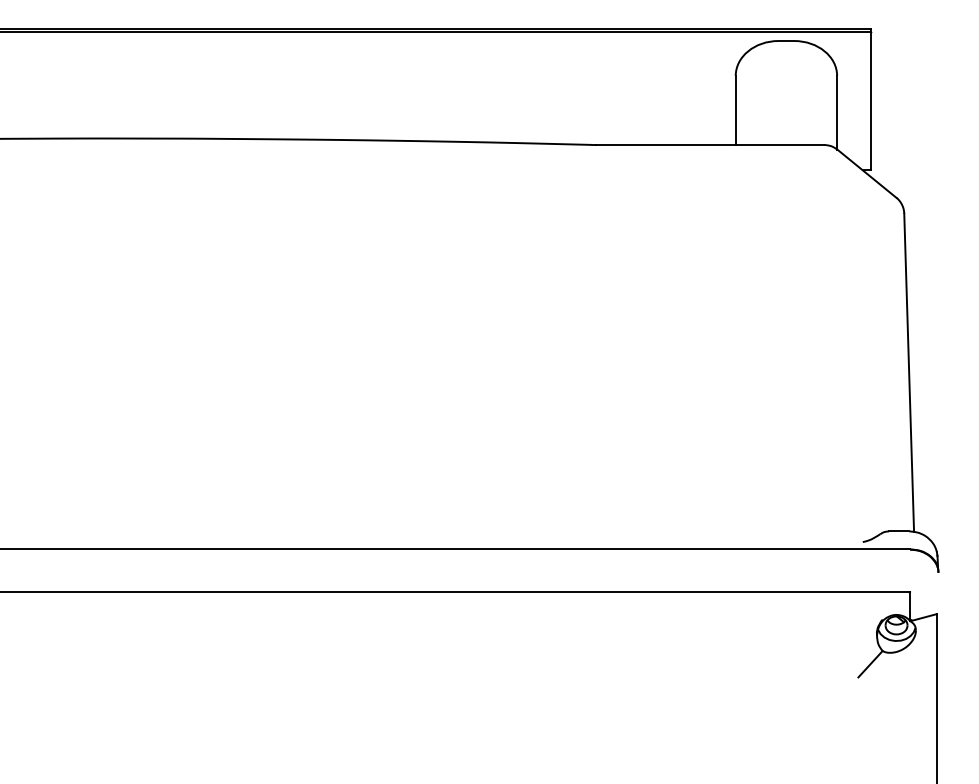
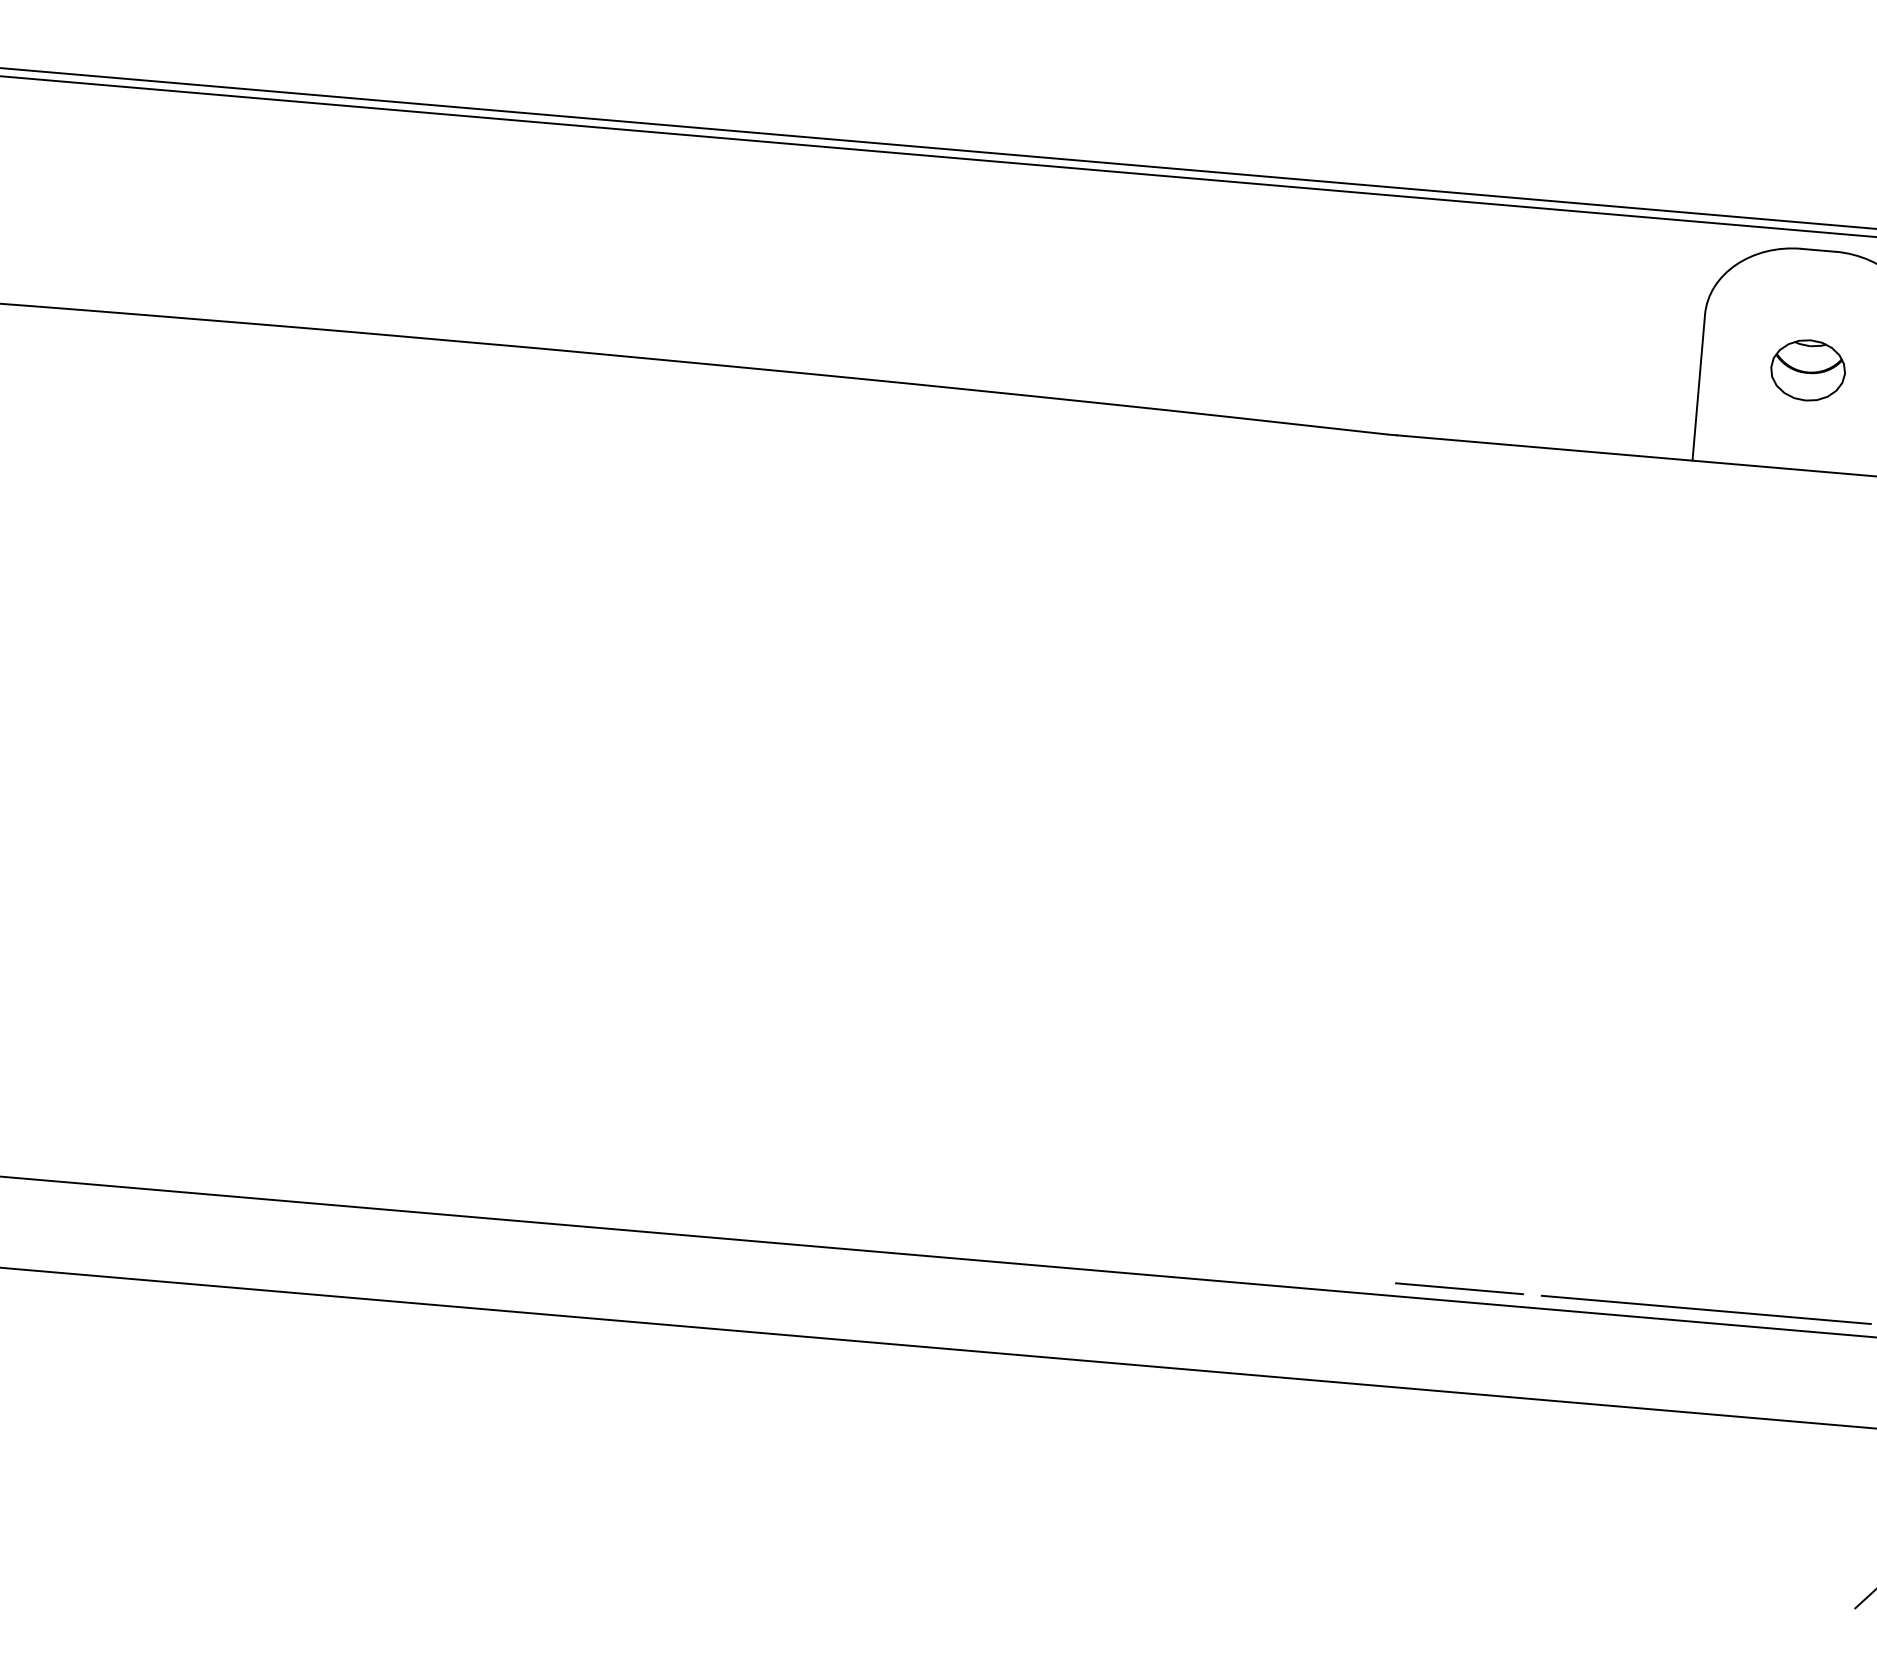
part: (786, 97) -> (1808, 369), added
line: (659, 543) -> (1459, 1289), added
line: (776, 543) -> (1706, 1310), added

